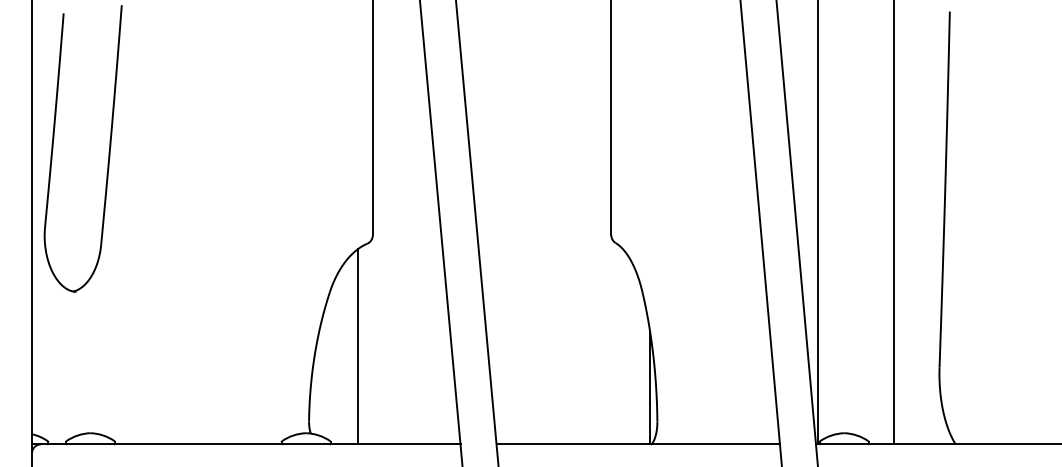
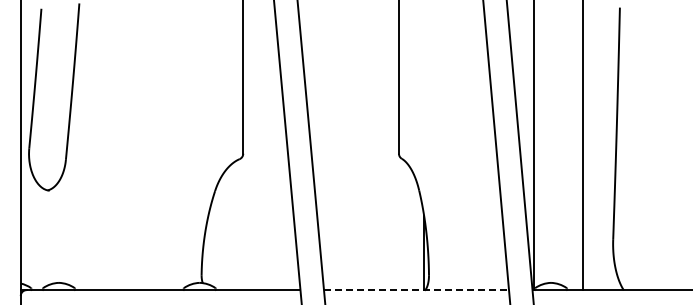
line: (357, 346) -> (233, 226), removed
line: (638, 444) -> (416, 290), solid -> dashed

